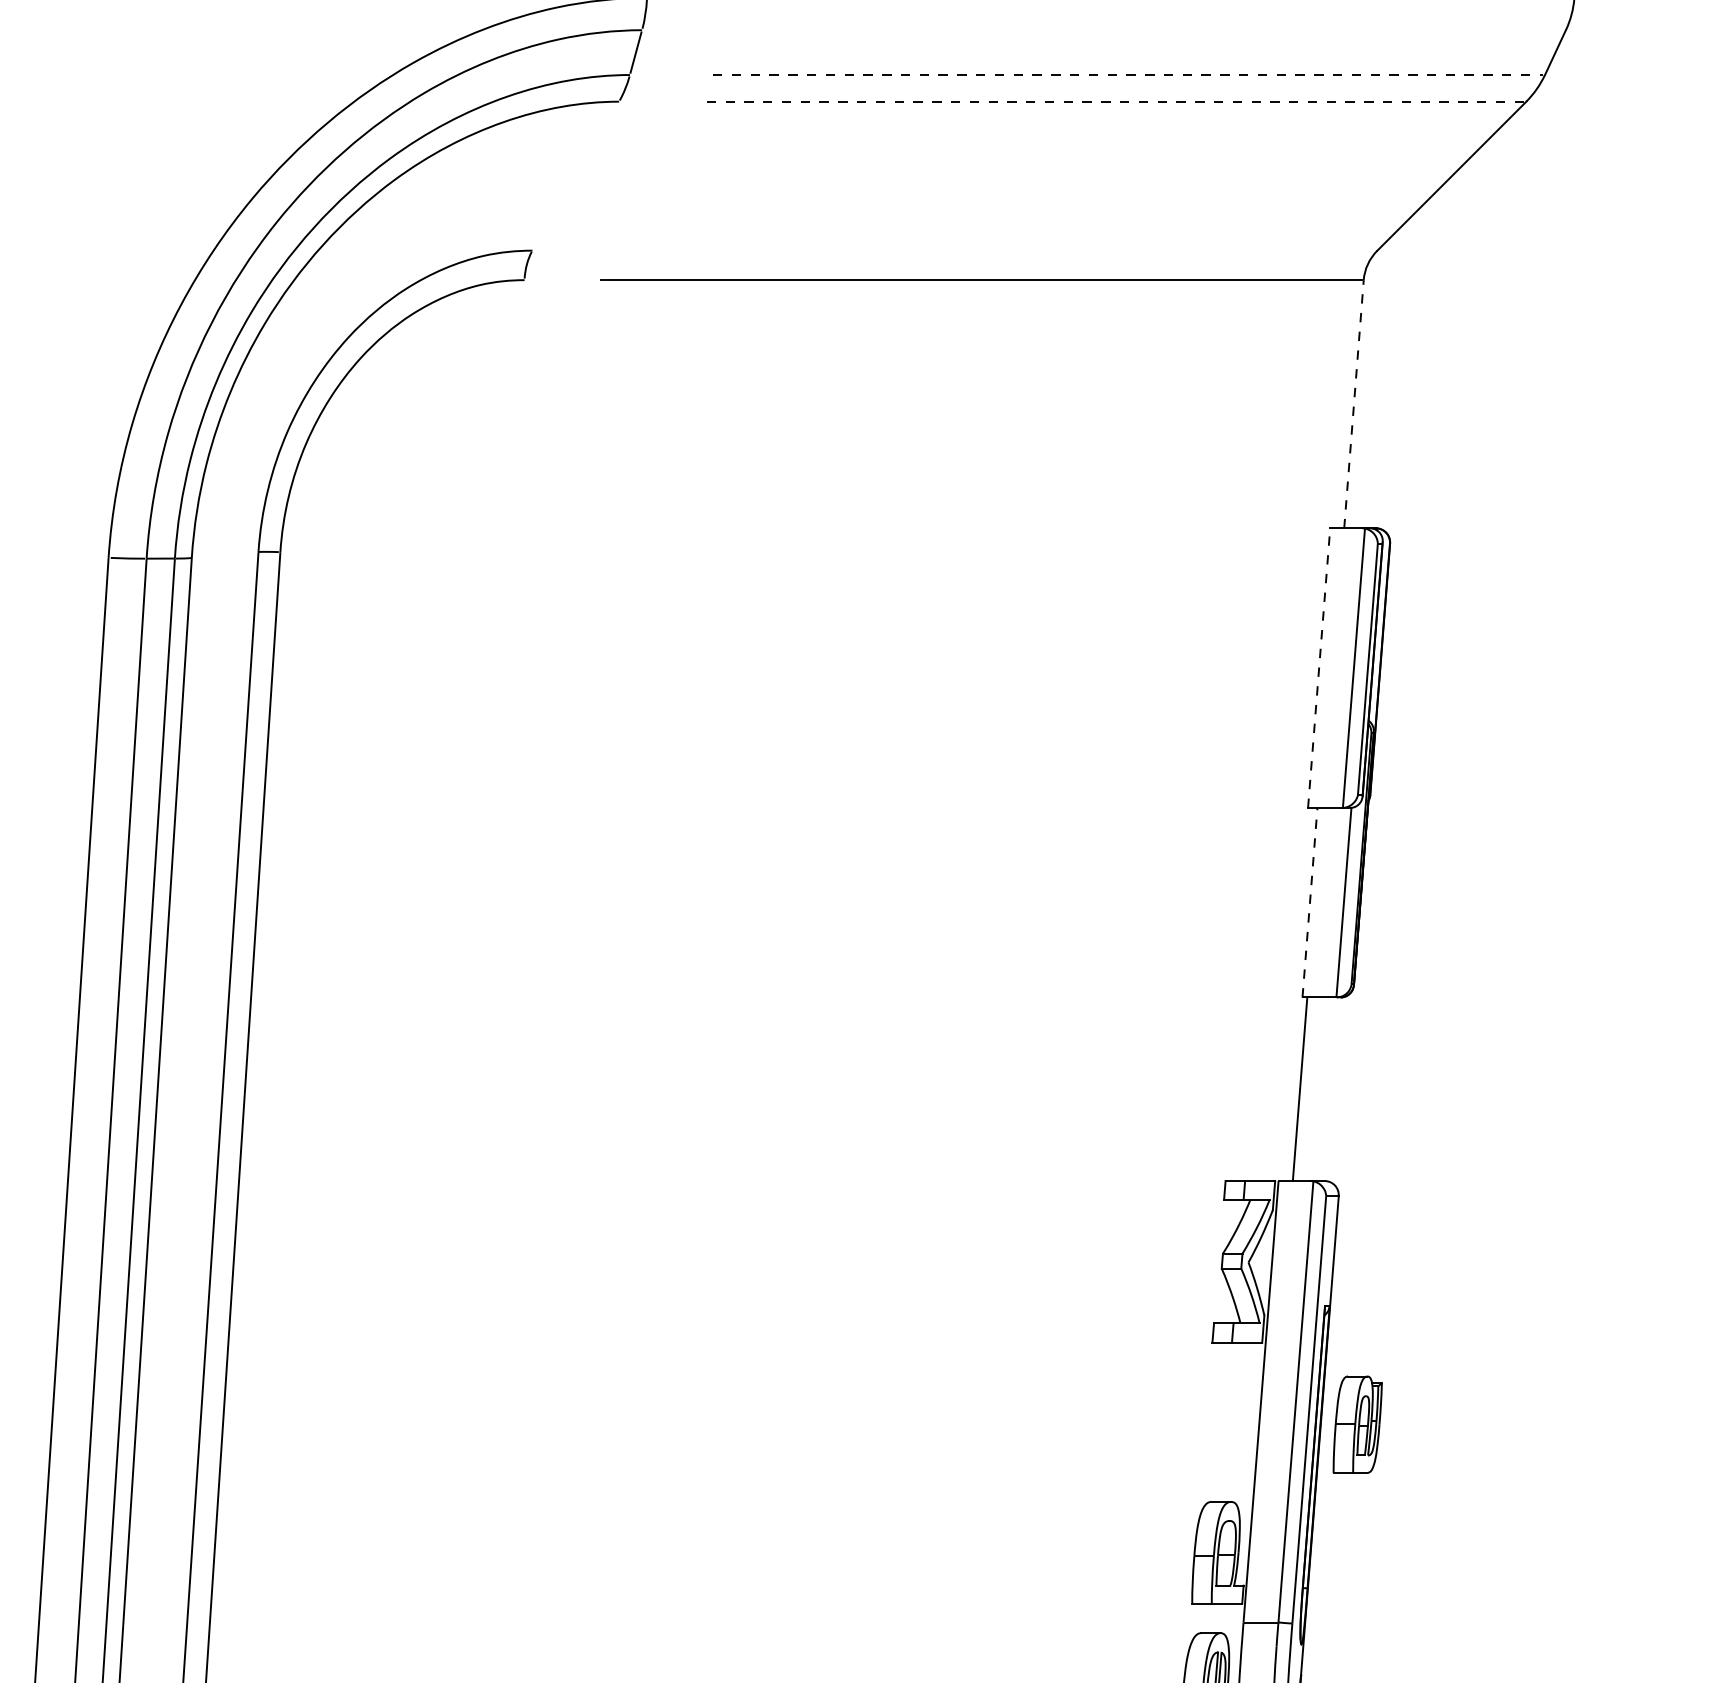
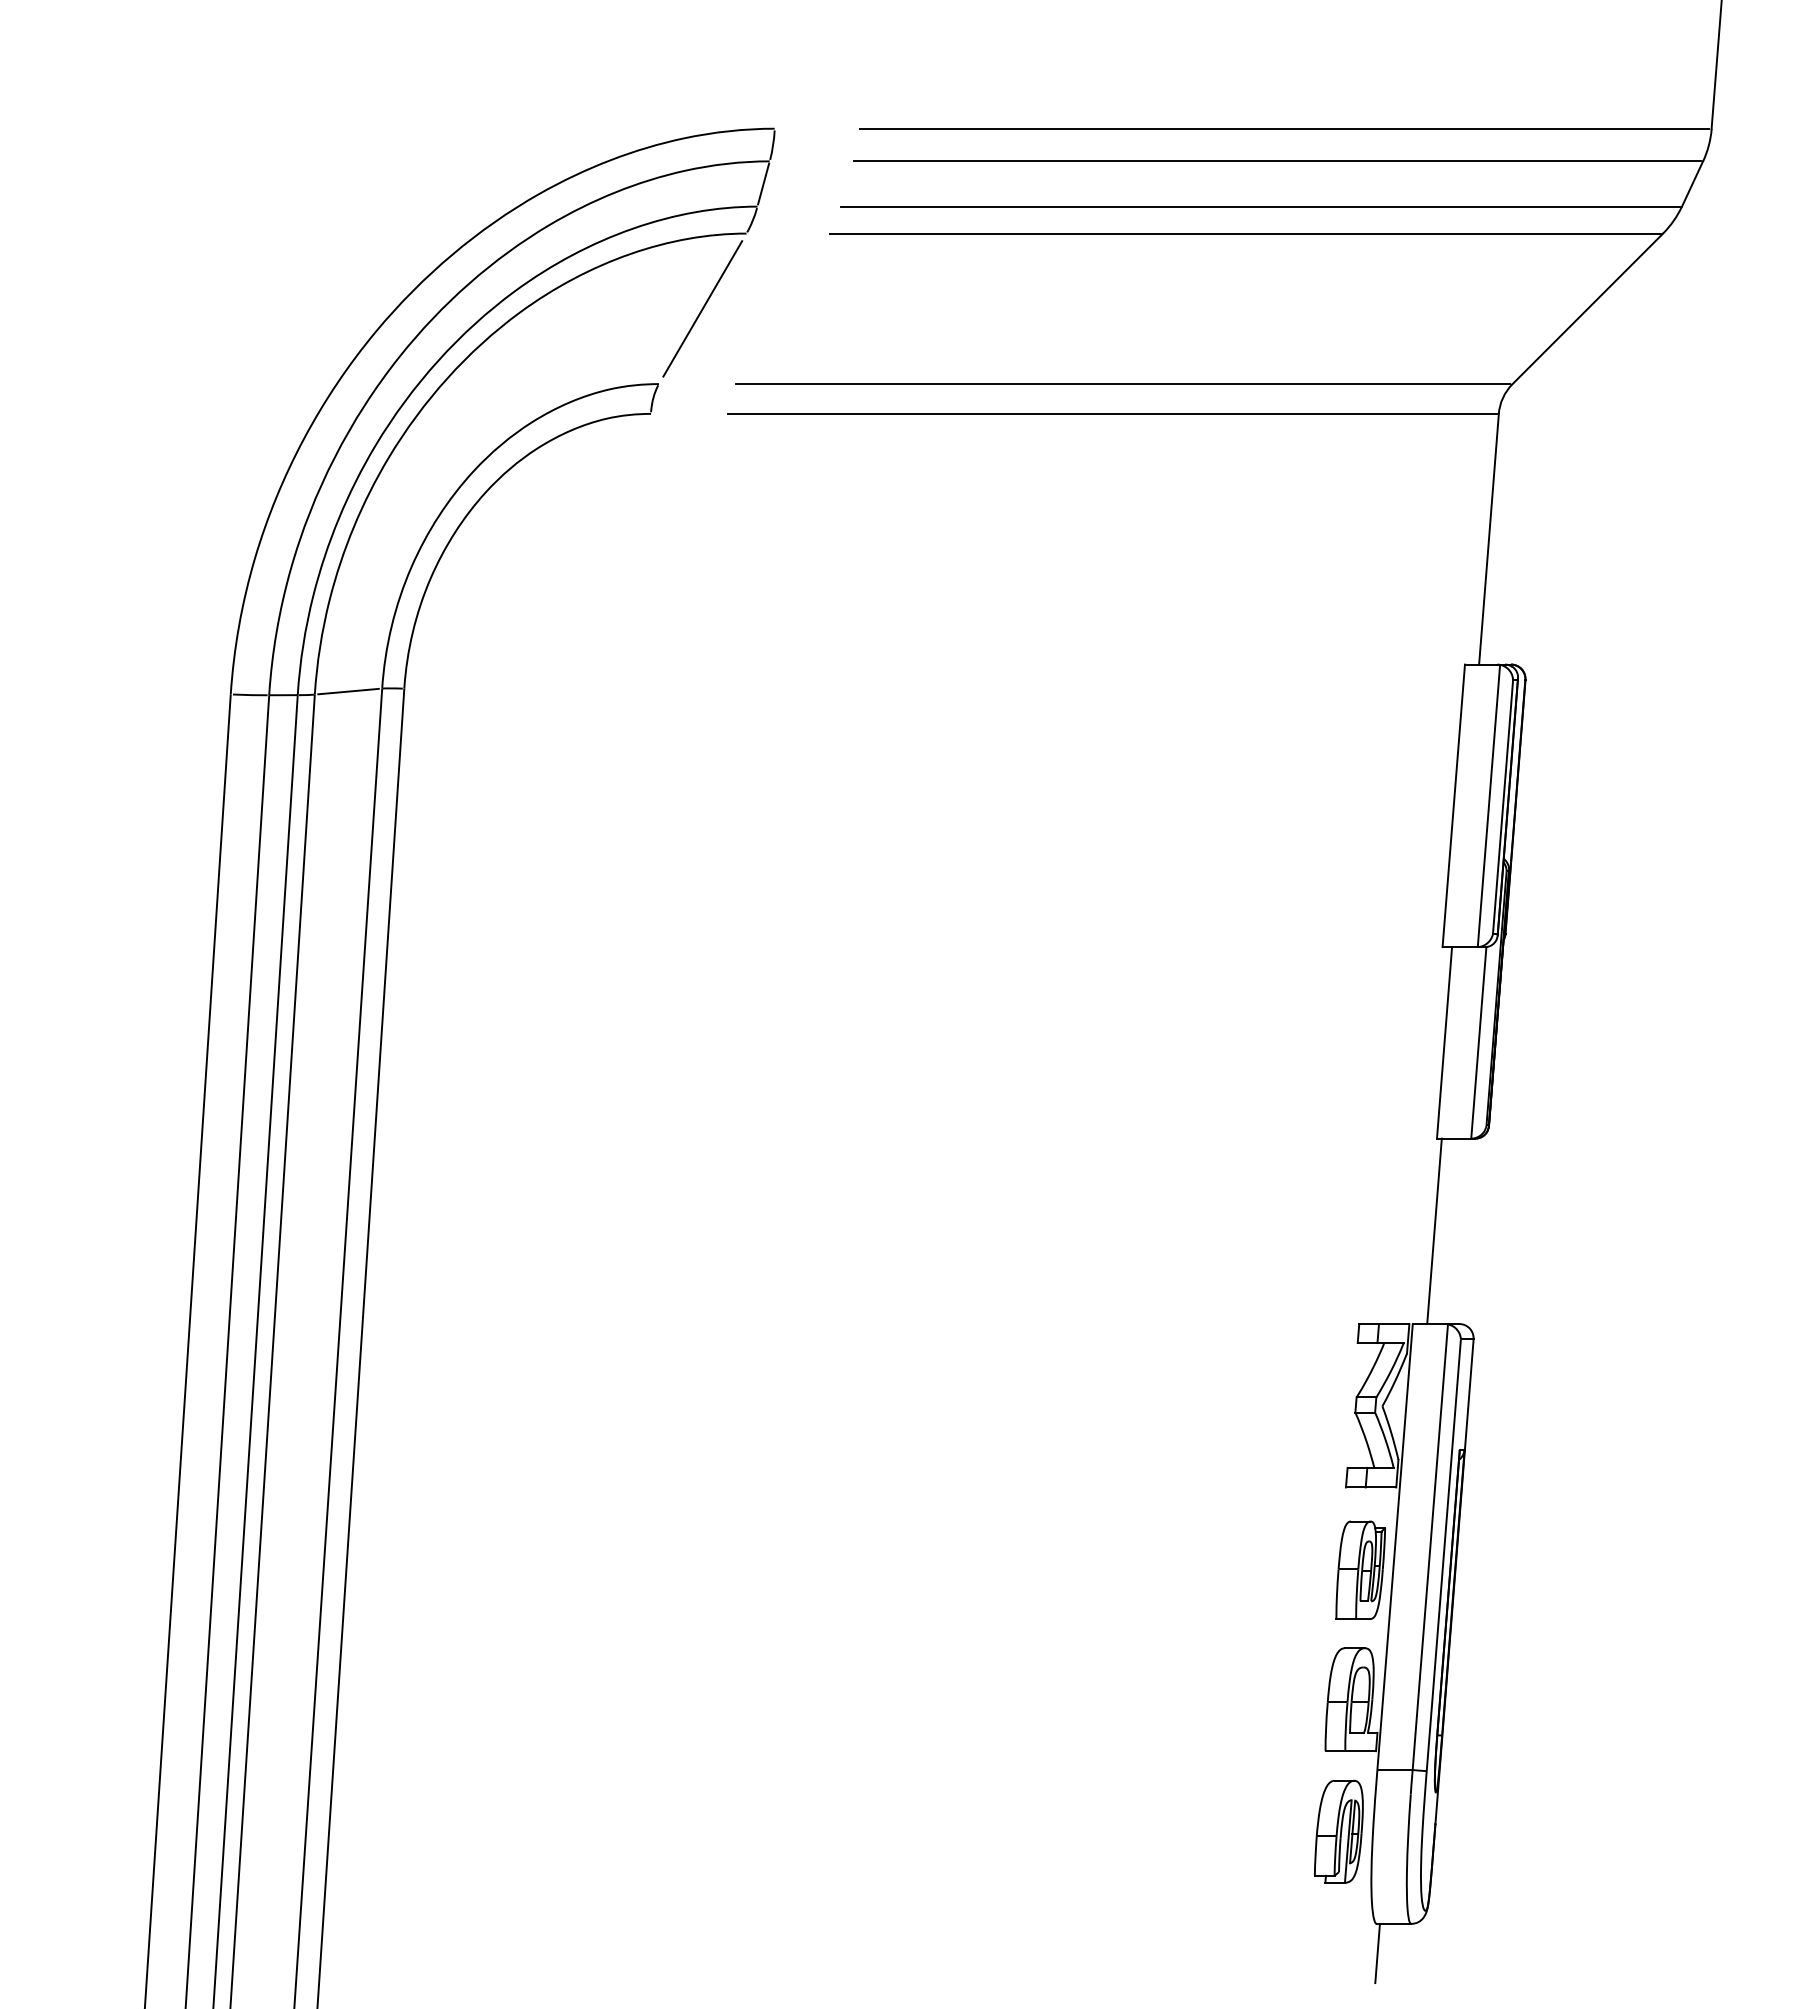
line: (1144, 30) -> (1277, 161), added
line: (1127, 74) -> (1260, 206), dashed -> solid
line: (1112, 101) -> (1245, 233), dashed -> solid
line: (575, 175) -> (702, 308), added
line: (992, 251) -> (1123, 384), added
line: (1353, 404) -> (1488, 539), dashed -> solid
line: (225, 554) -> (348, 691), added
line: (1318, 667) -> (1453, 805), dashed -> solid
line: (1309, 902) -> (1444, 1042), dashed -> solid
part: (1357, 1423) -> (1360, 1569), moved

